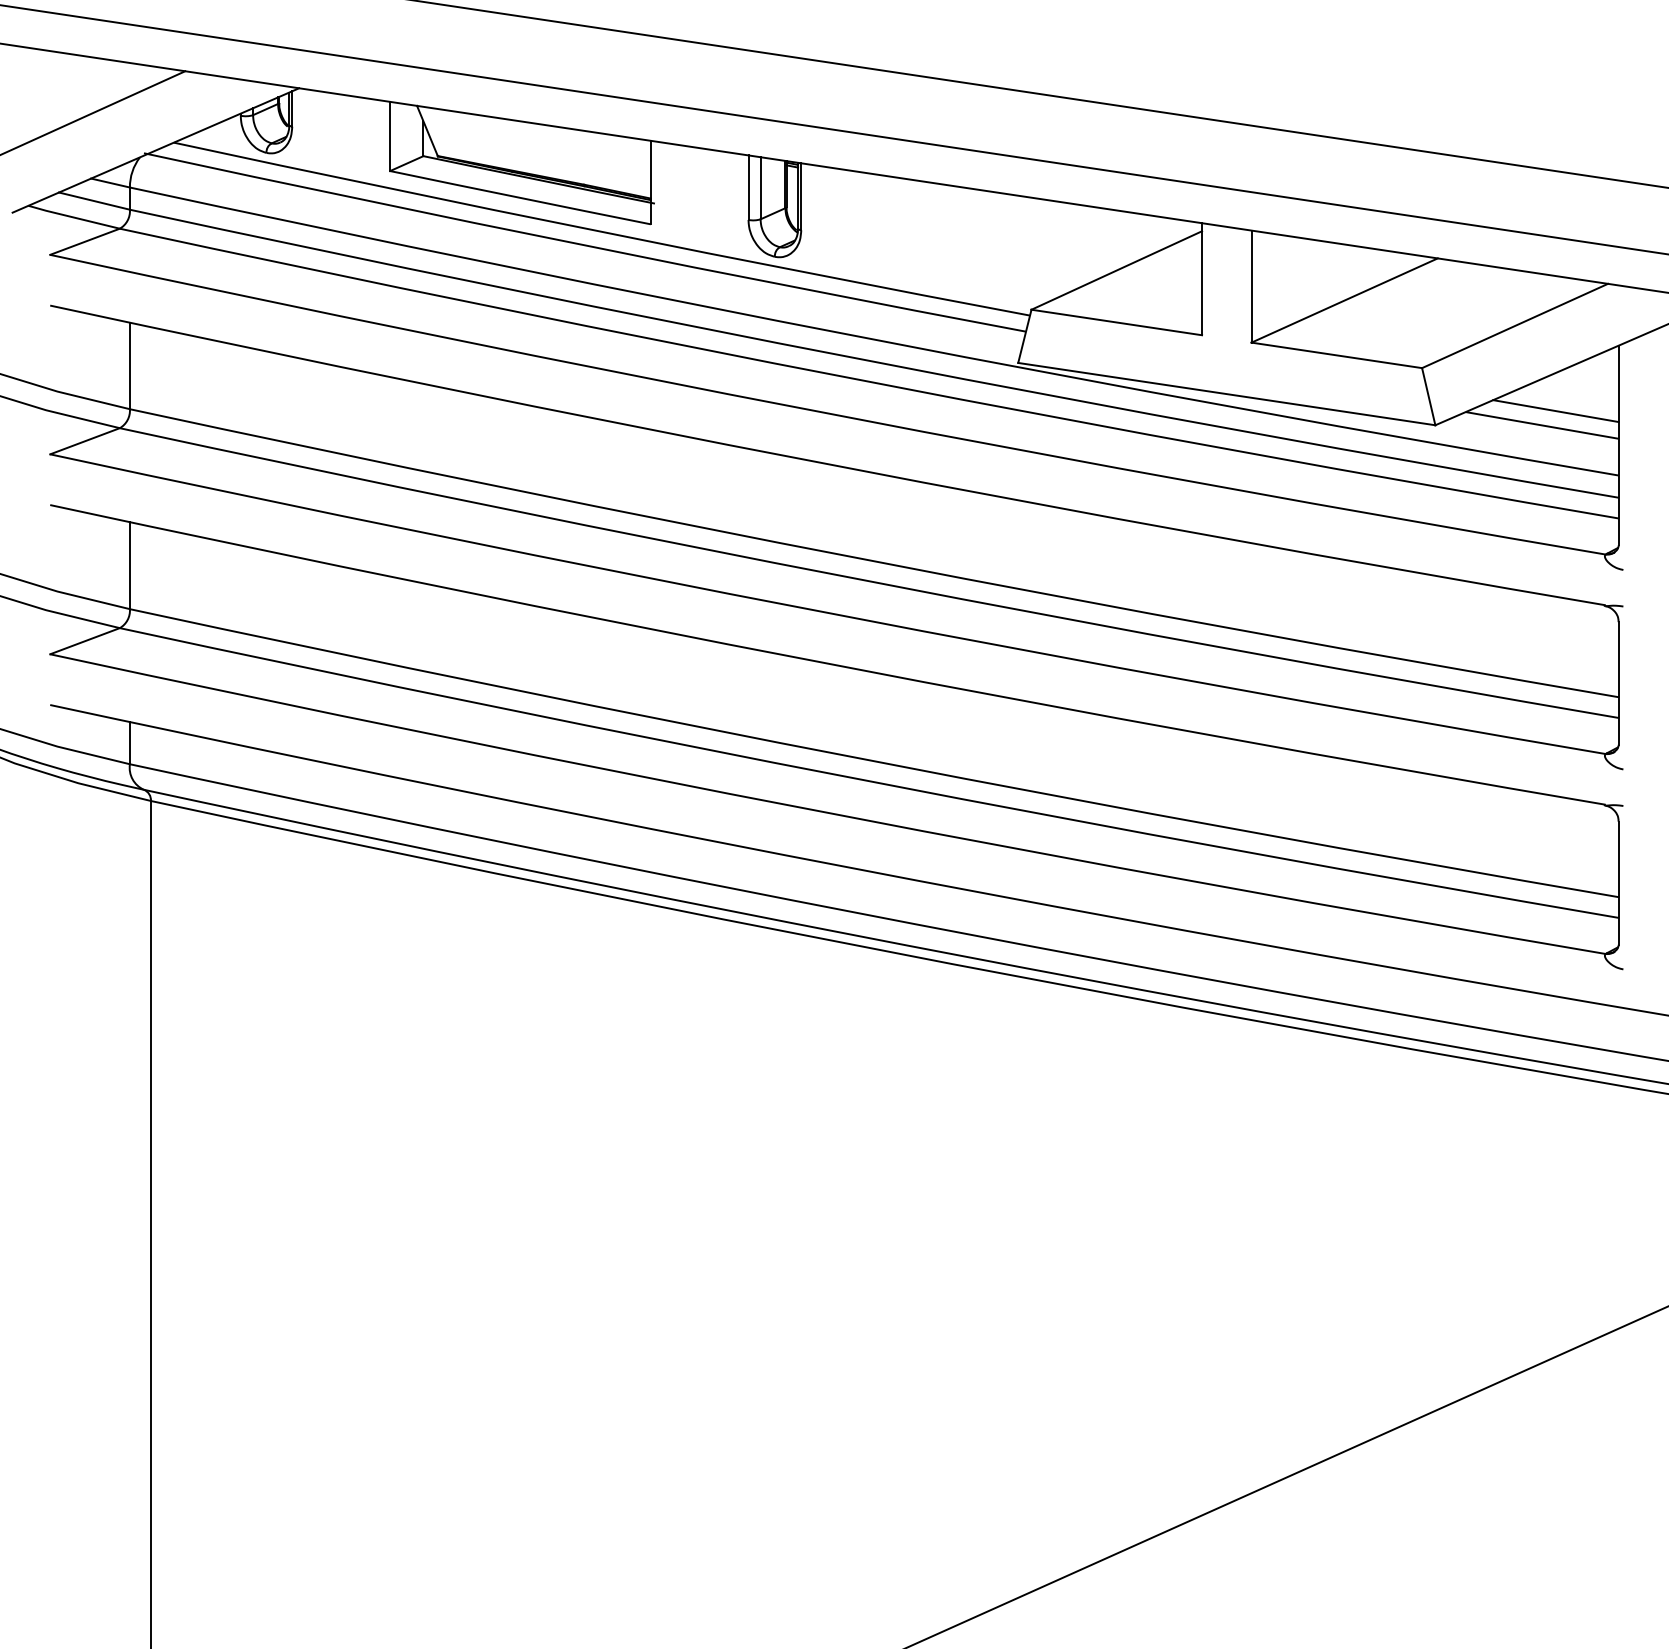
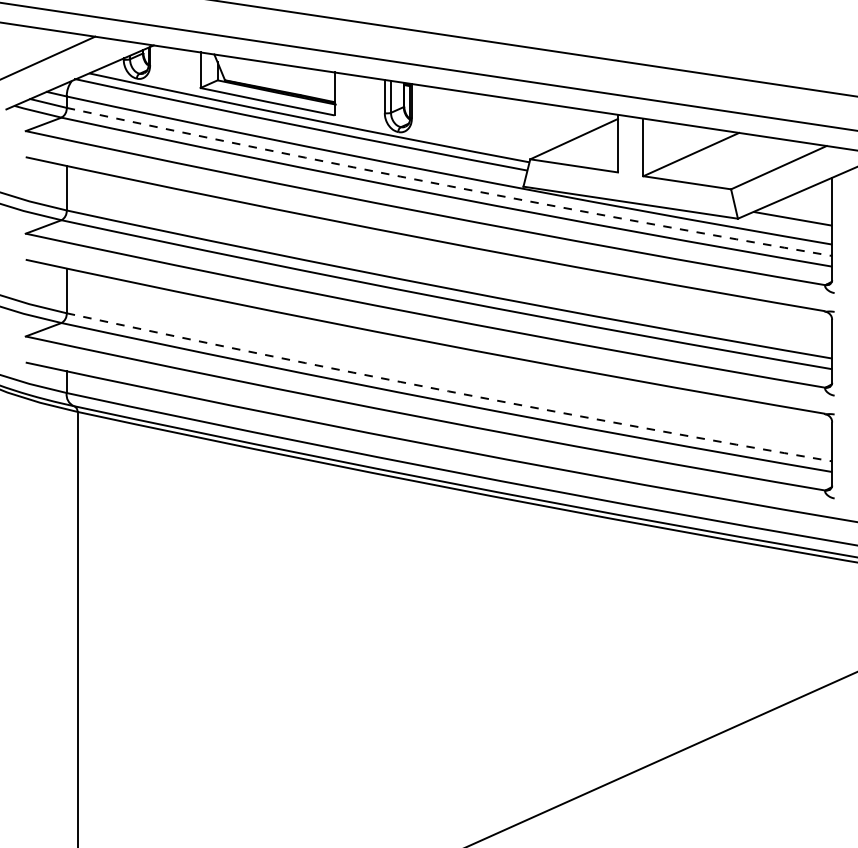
arc: (872, 362) -> (448, 186), solid -> dashed
line: (1555, 411) -> (799, 211), removed
arc: (872, 761) -> (448, 391), solid -> dashed

